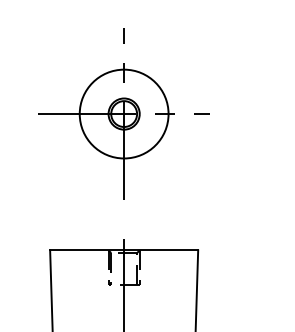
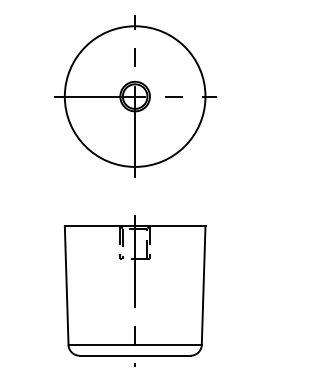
circle: (123, 113) -> (134, 96), size x1.67

